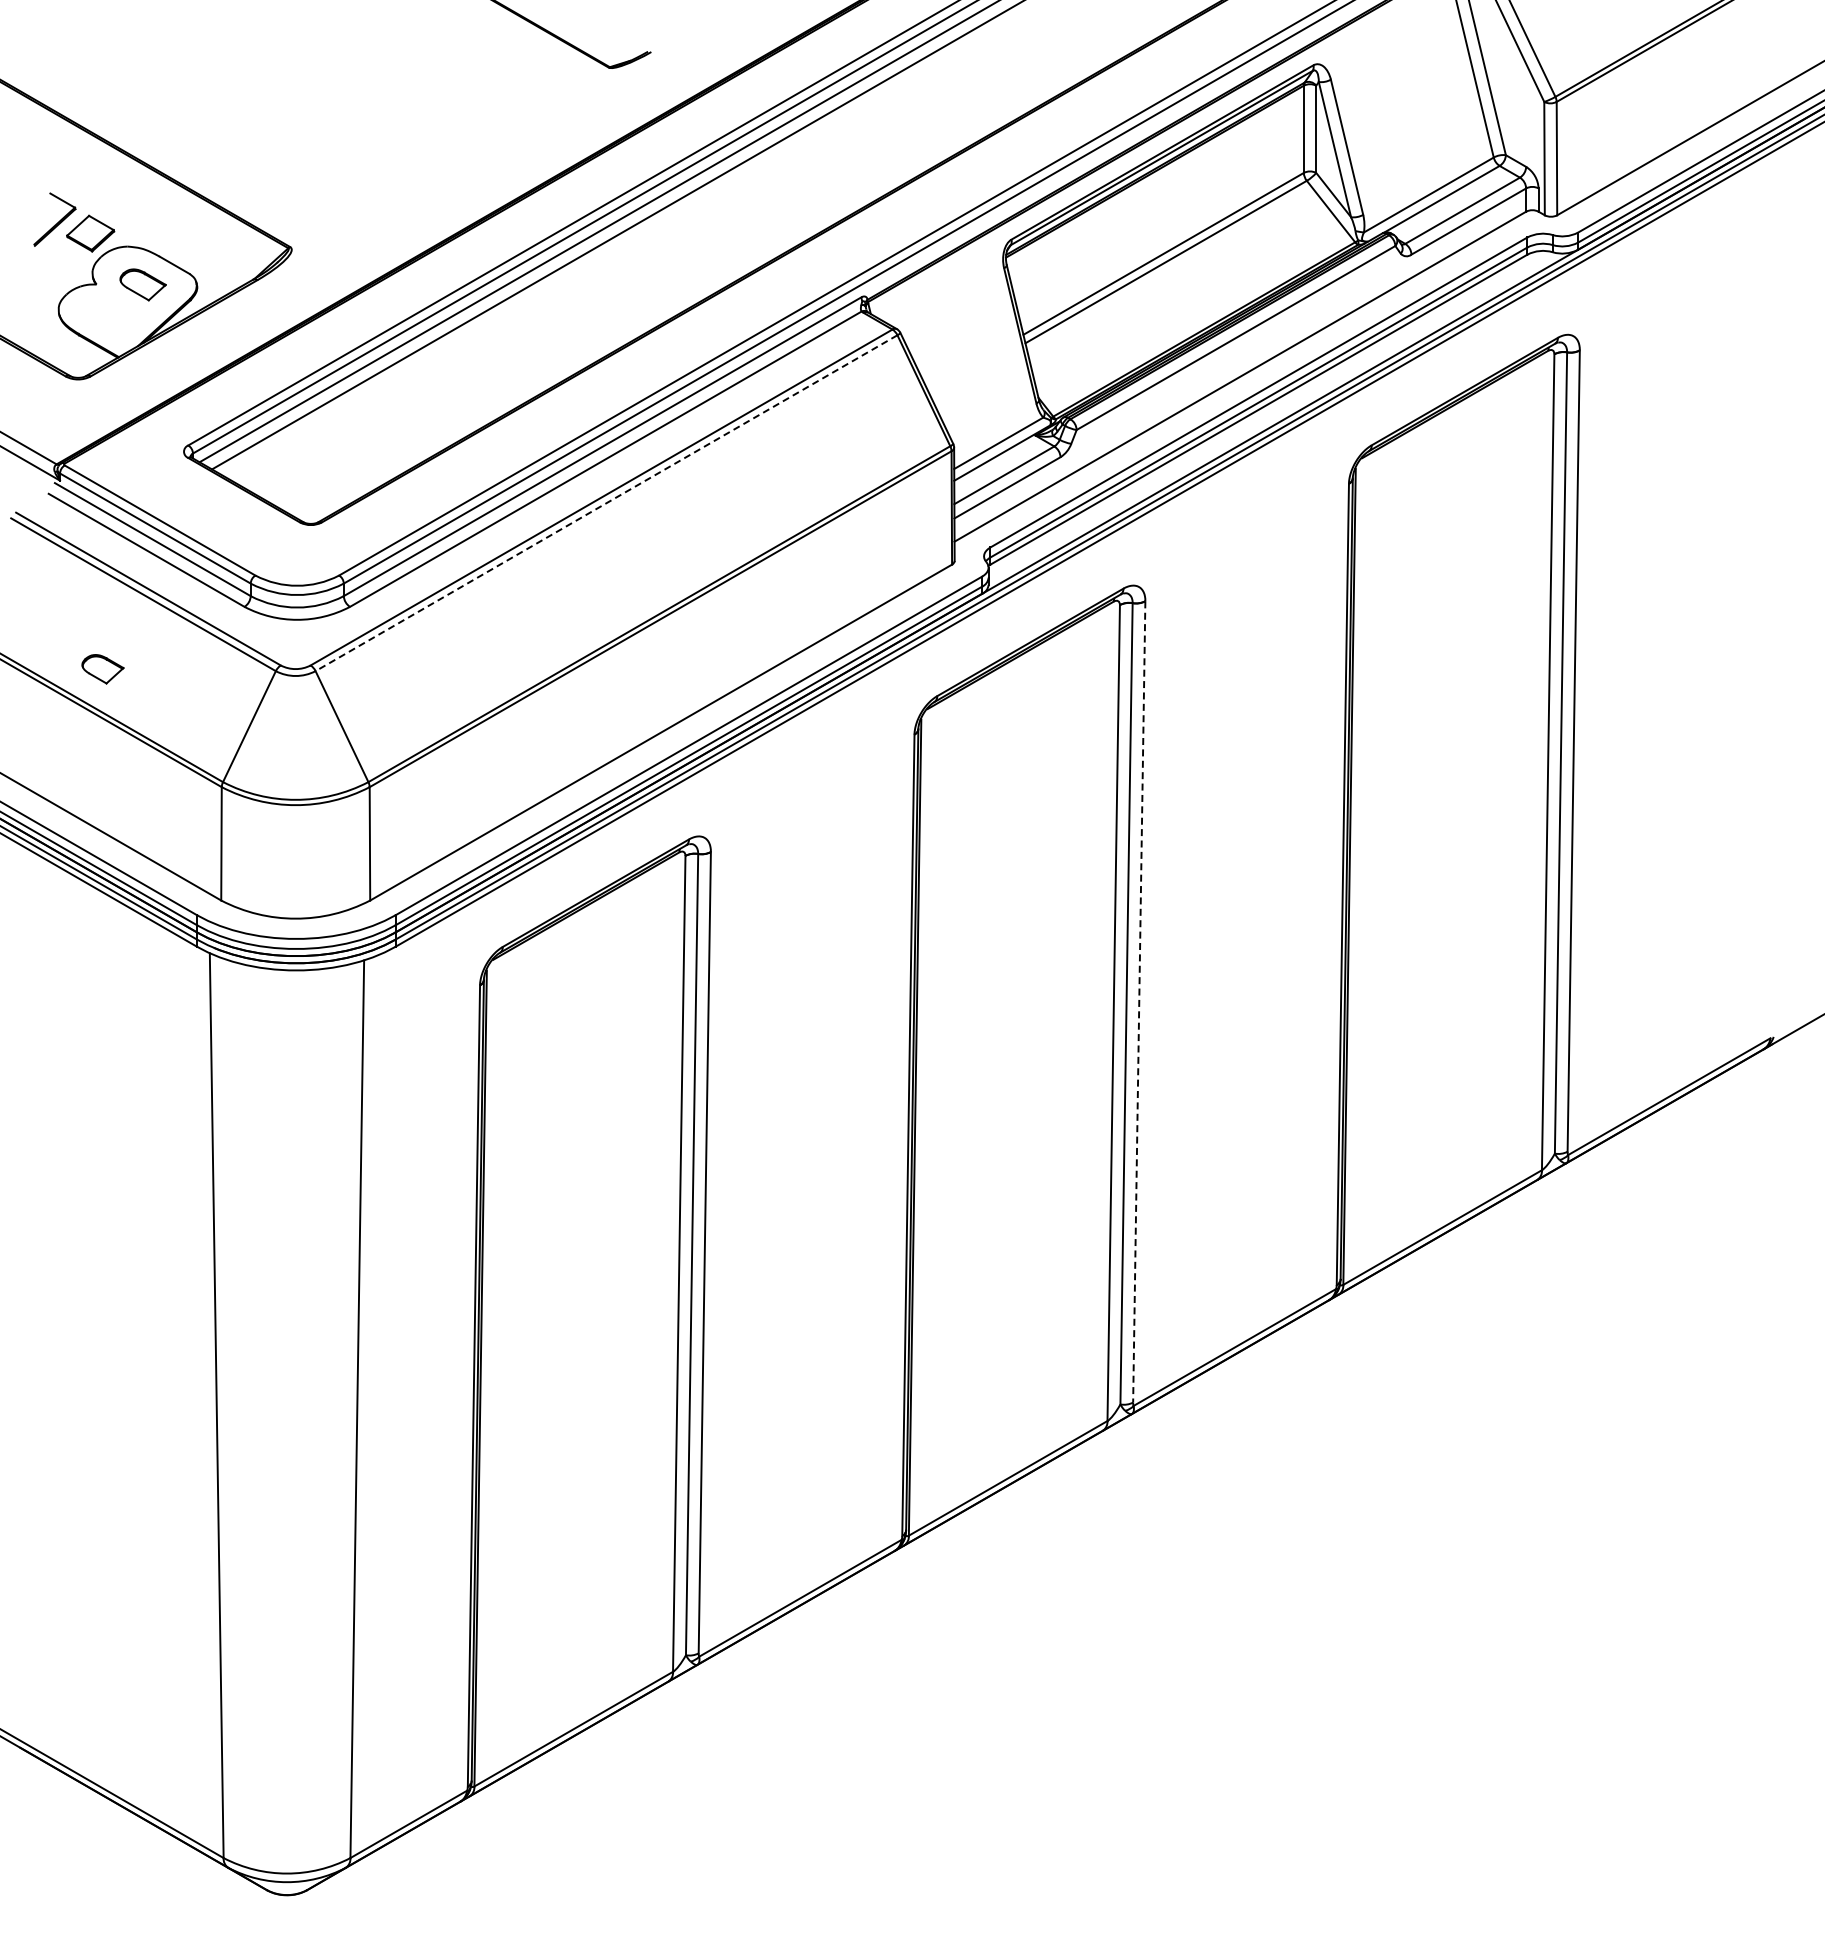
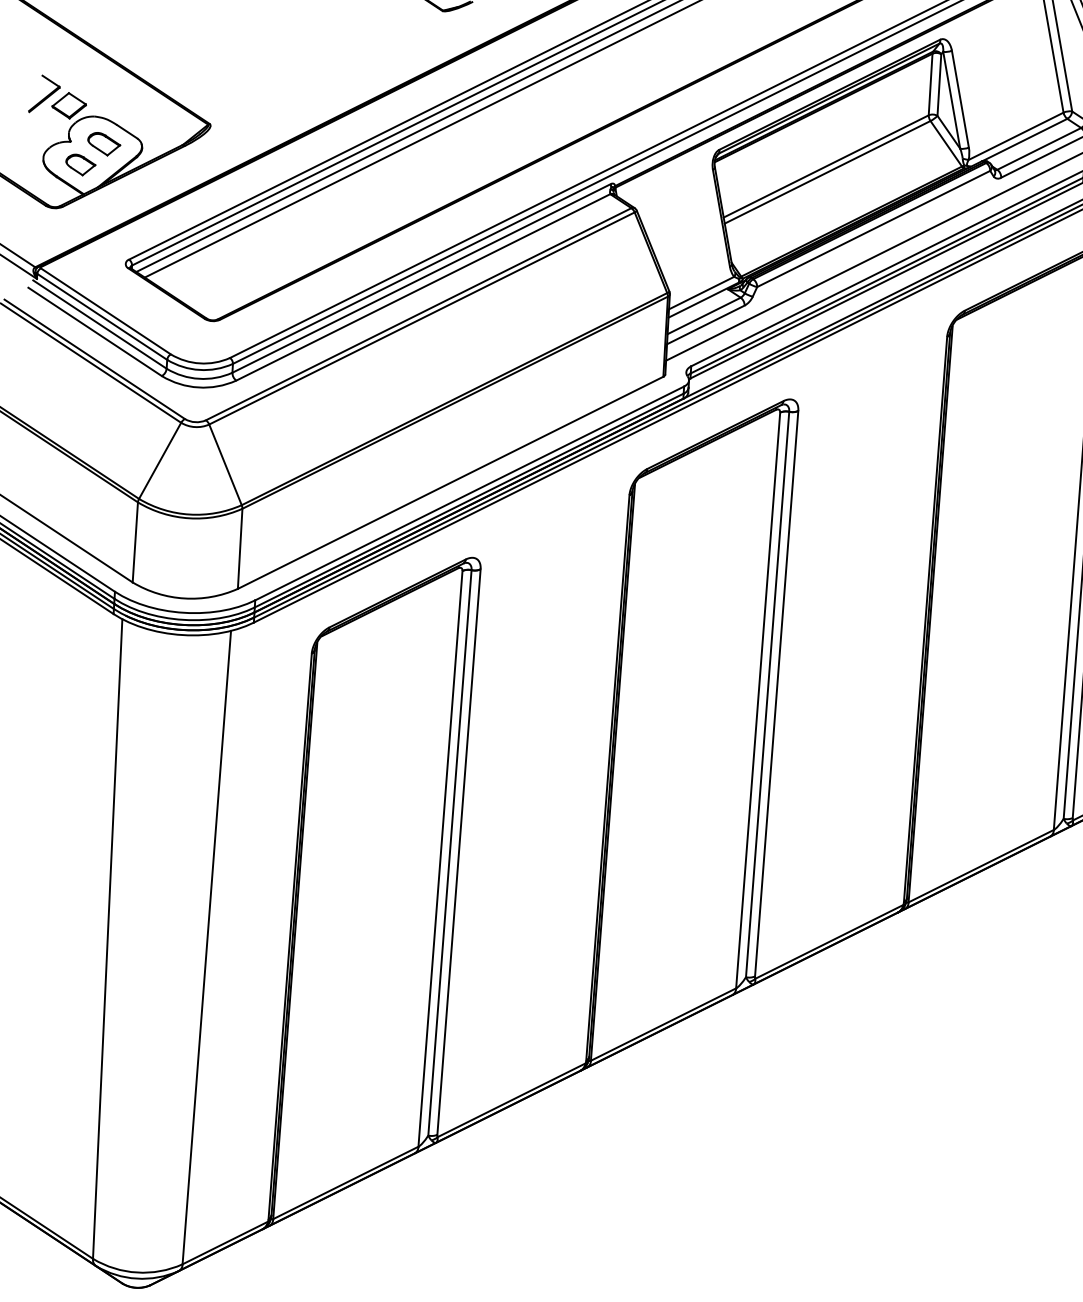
line: (606, 503) -> (421, 318), dashed -> solid
part: (102, 669) -> (80, 165), moved
line: (1139, 1001) -> (776, 693), dashed -> solid

